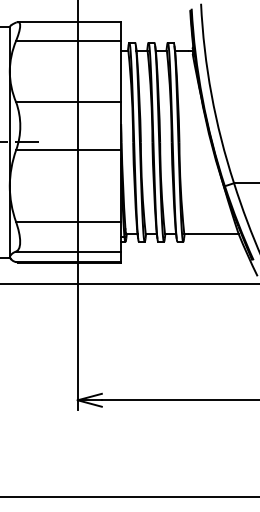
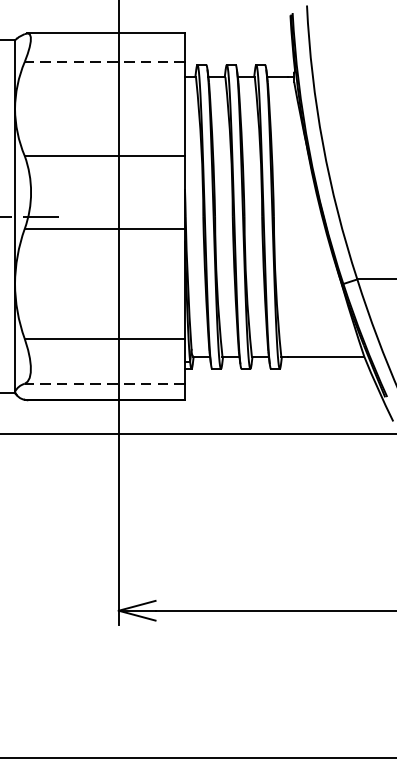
line: (68, 40) -> (104, 61), solid -> dashed
line: (68, 251) -> (104, 383), solid -> dashed

